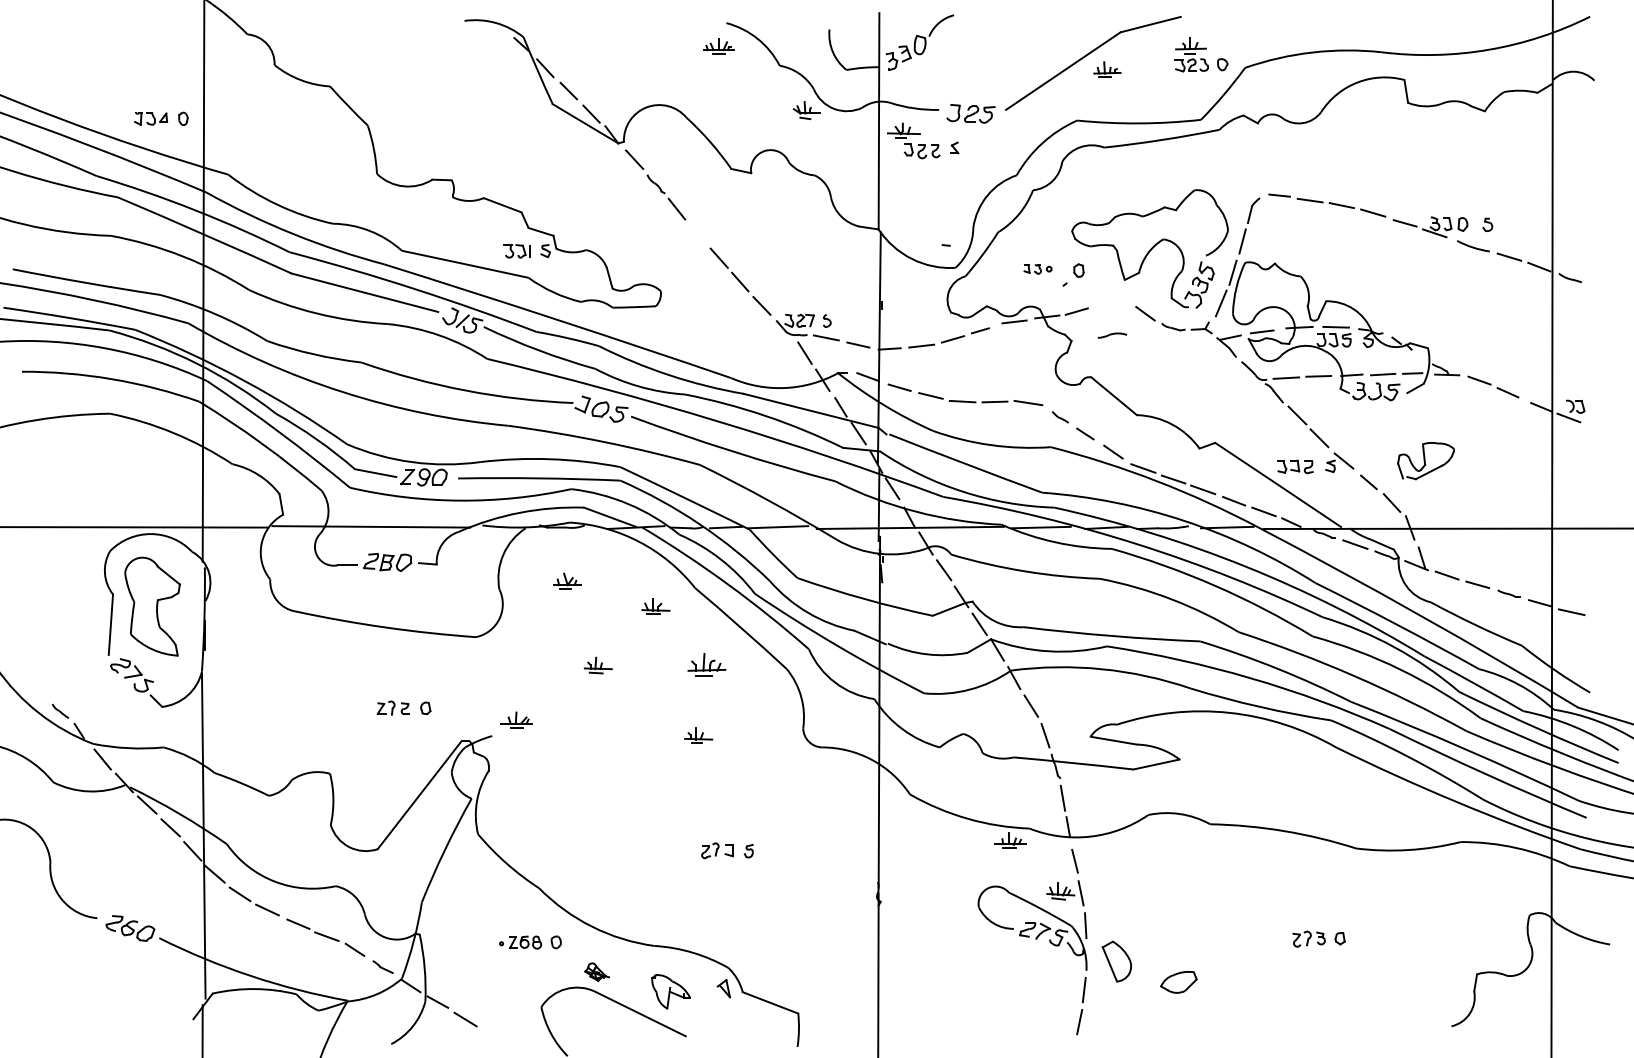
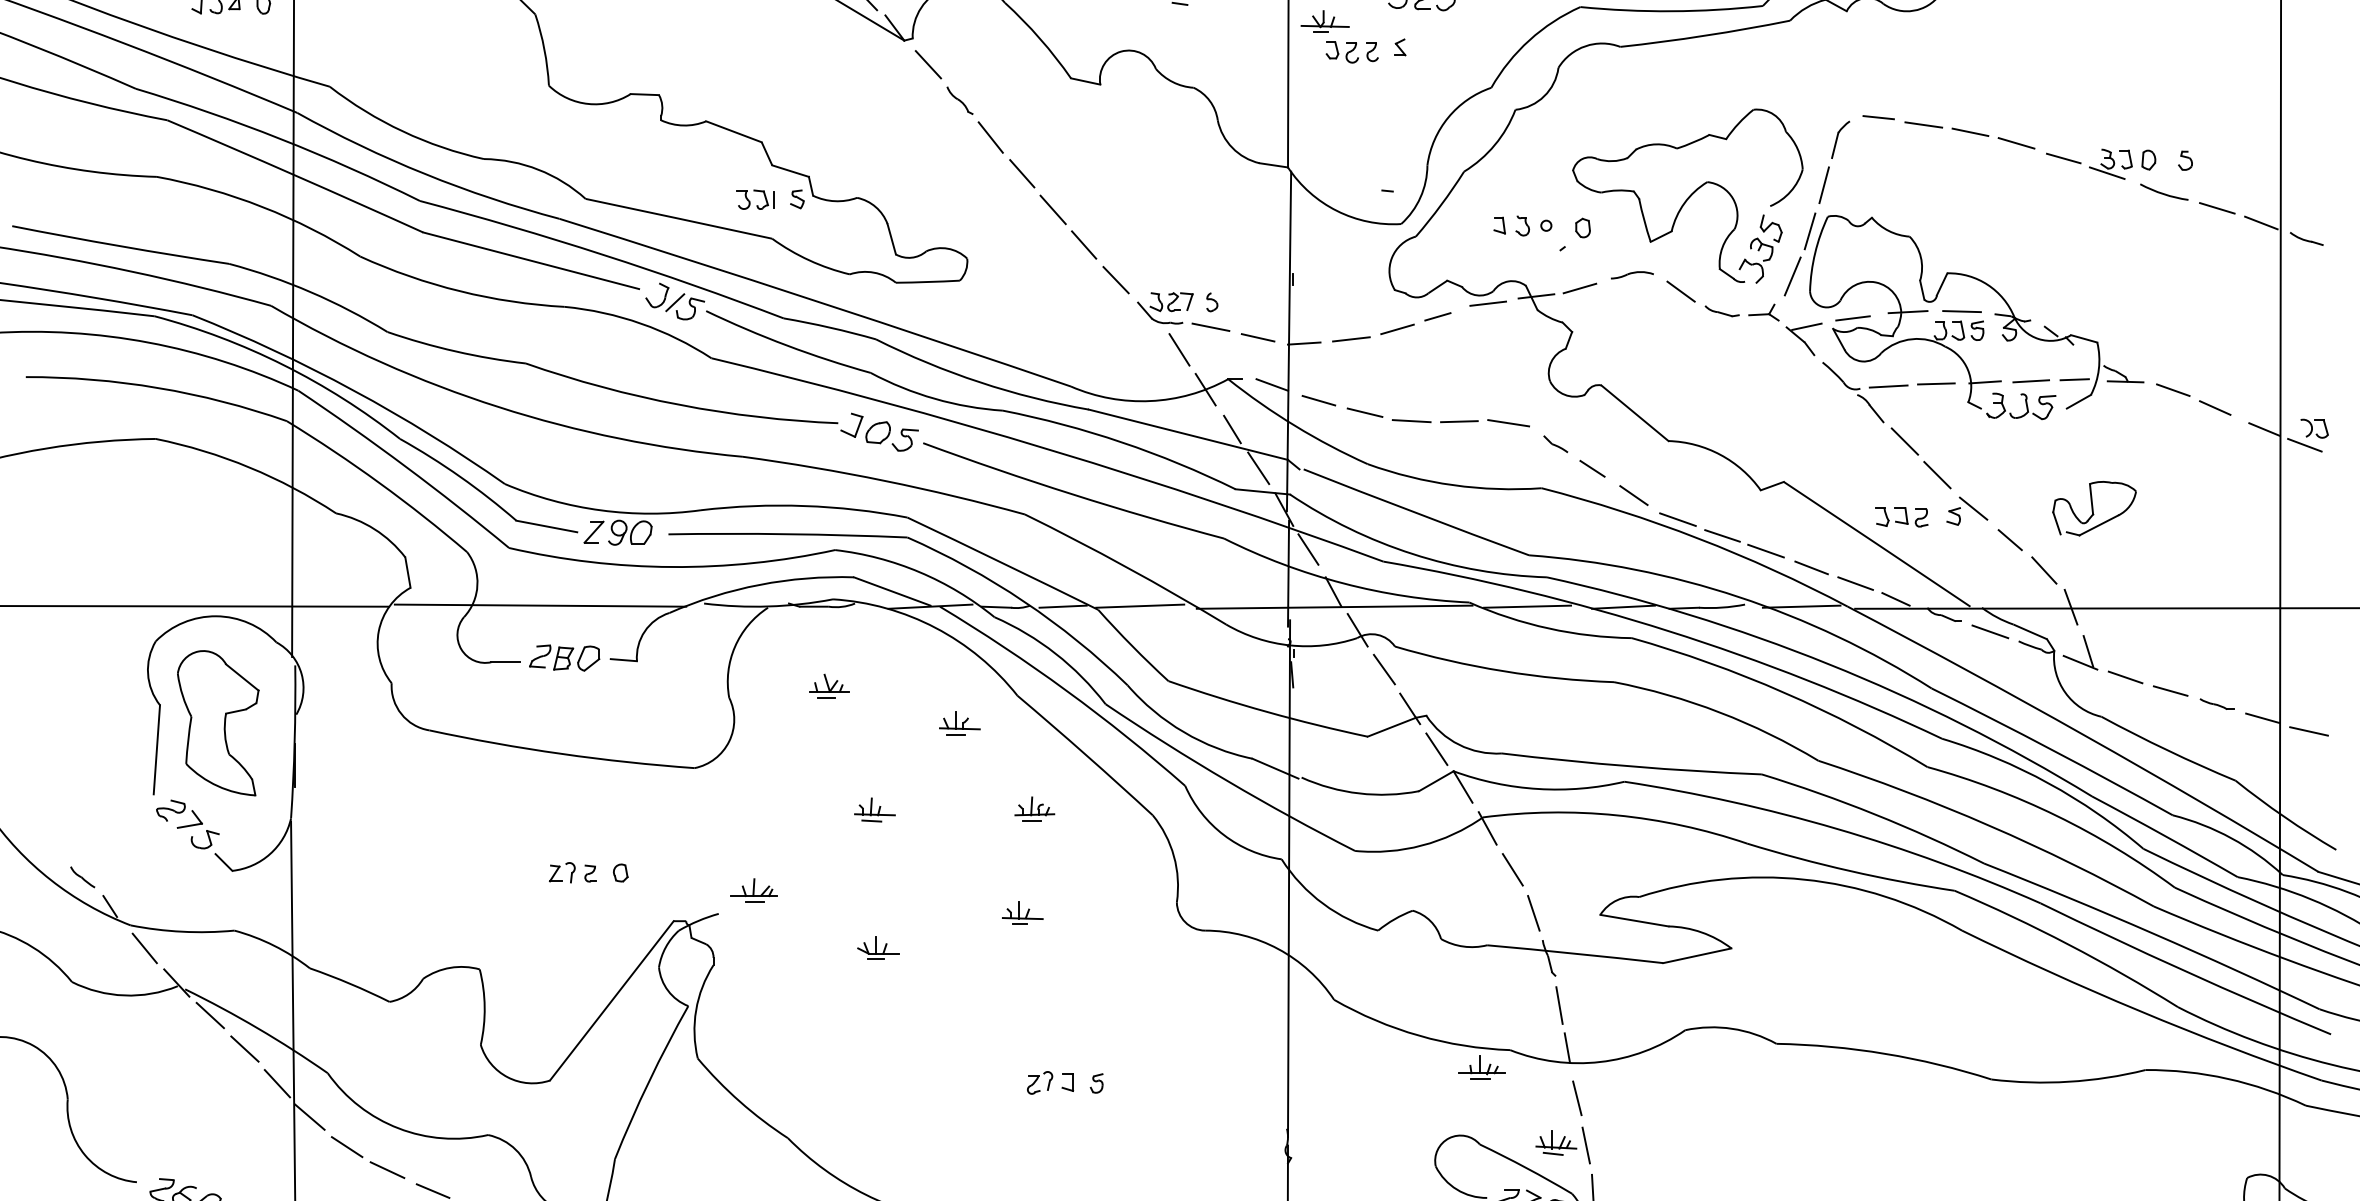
line: (698, 233) -> (1022, 173), added
part: (1037, 269) -> (1522, 226), size x1.43
part: (1112, 335) -> (1632, 275), moved
part: (706, 664) -> (1034, 808), size x0.71
part: (600, 759) -> (878, 948), added

